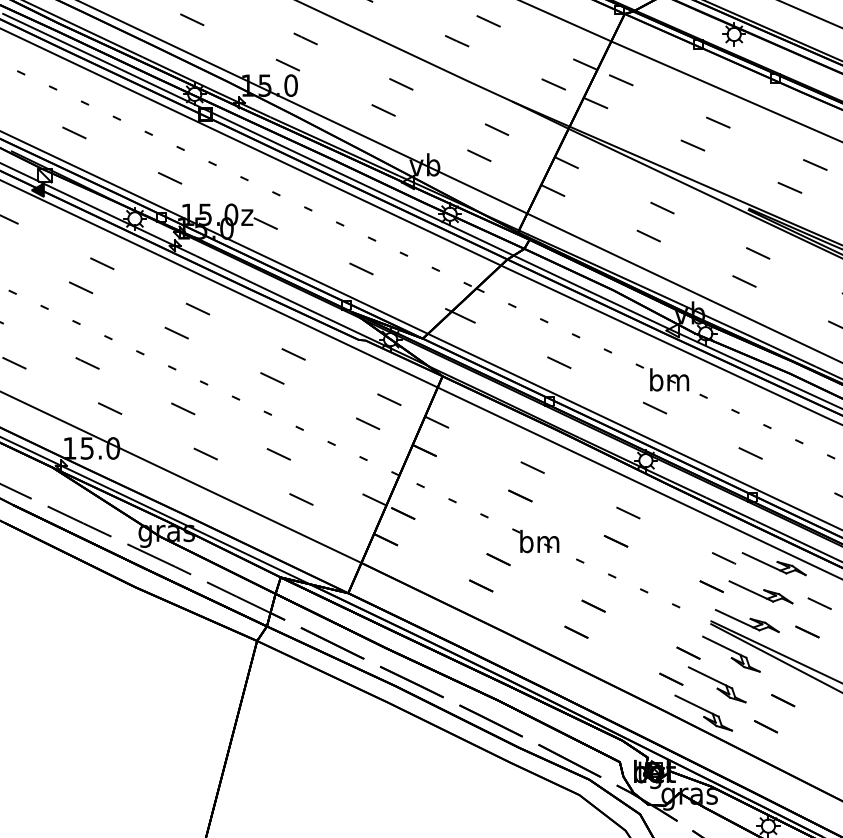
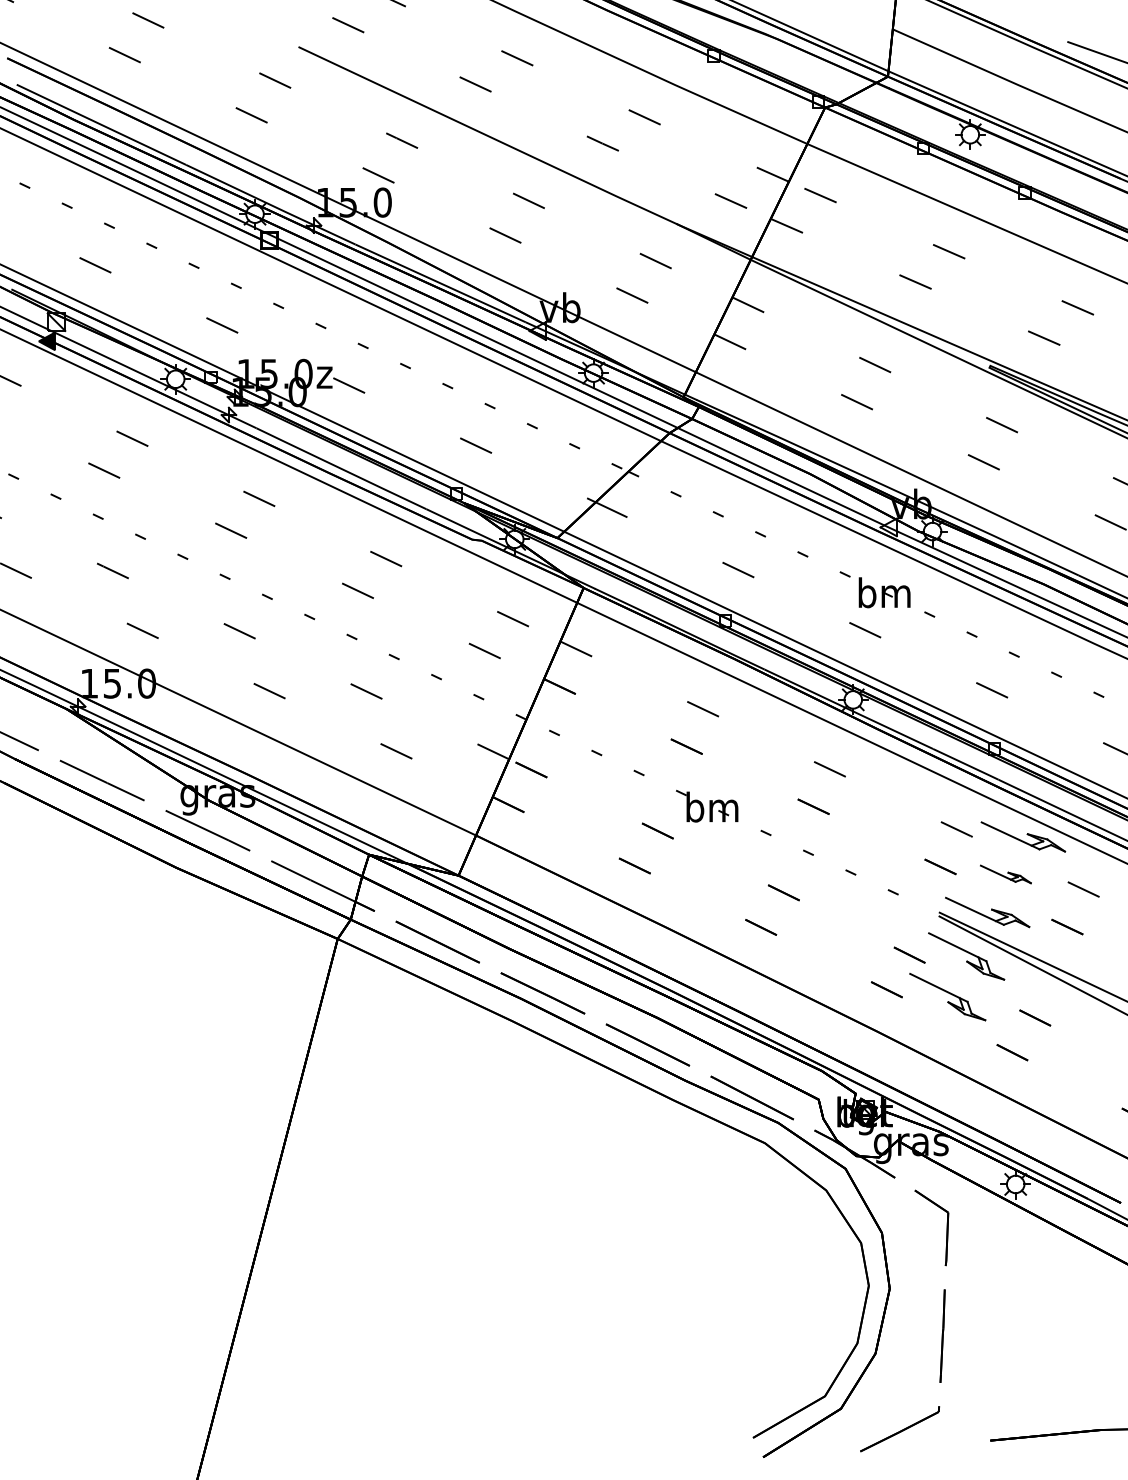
part: (760, 592) -> (1005, 874), size x0.6
part: (703, 713) -> (929, 1034), removed

